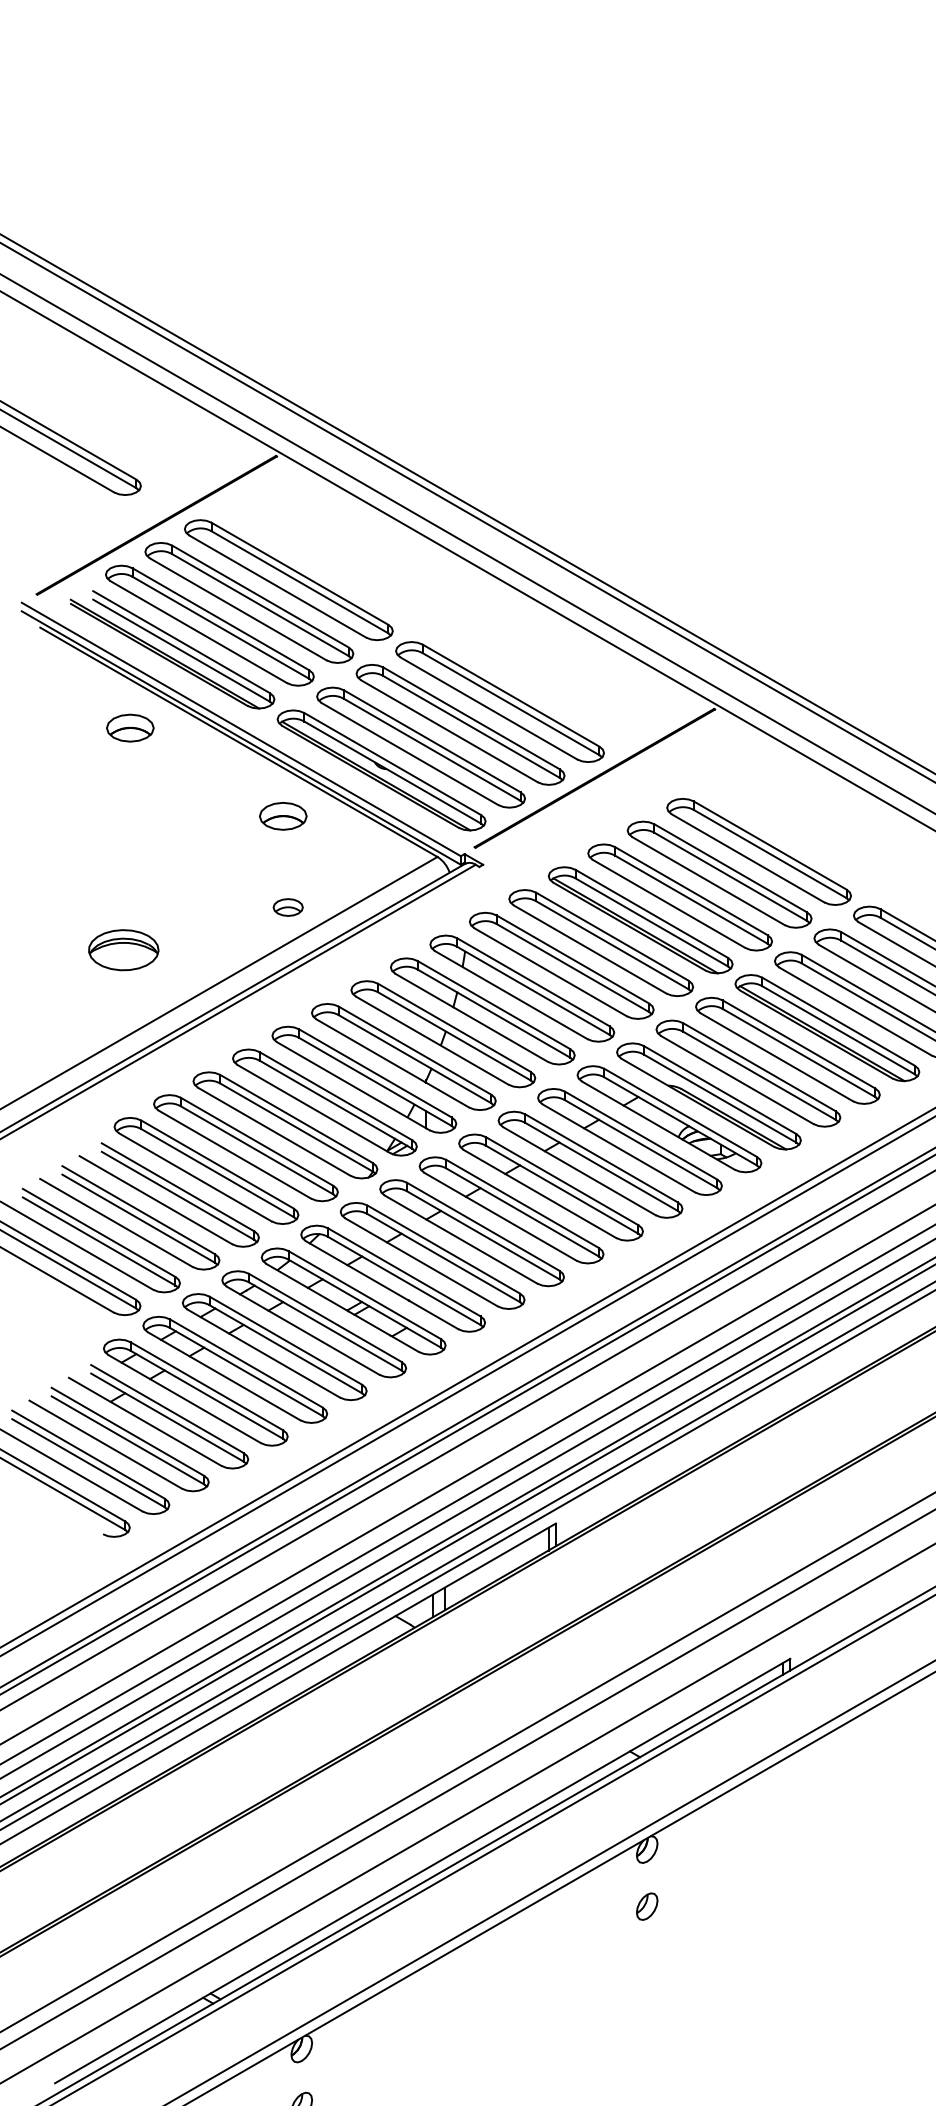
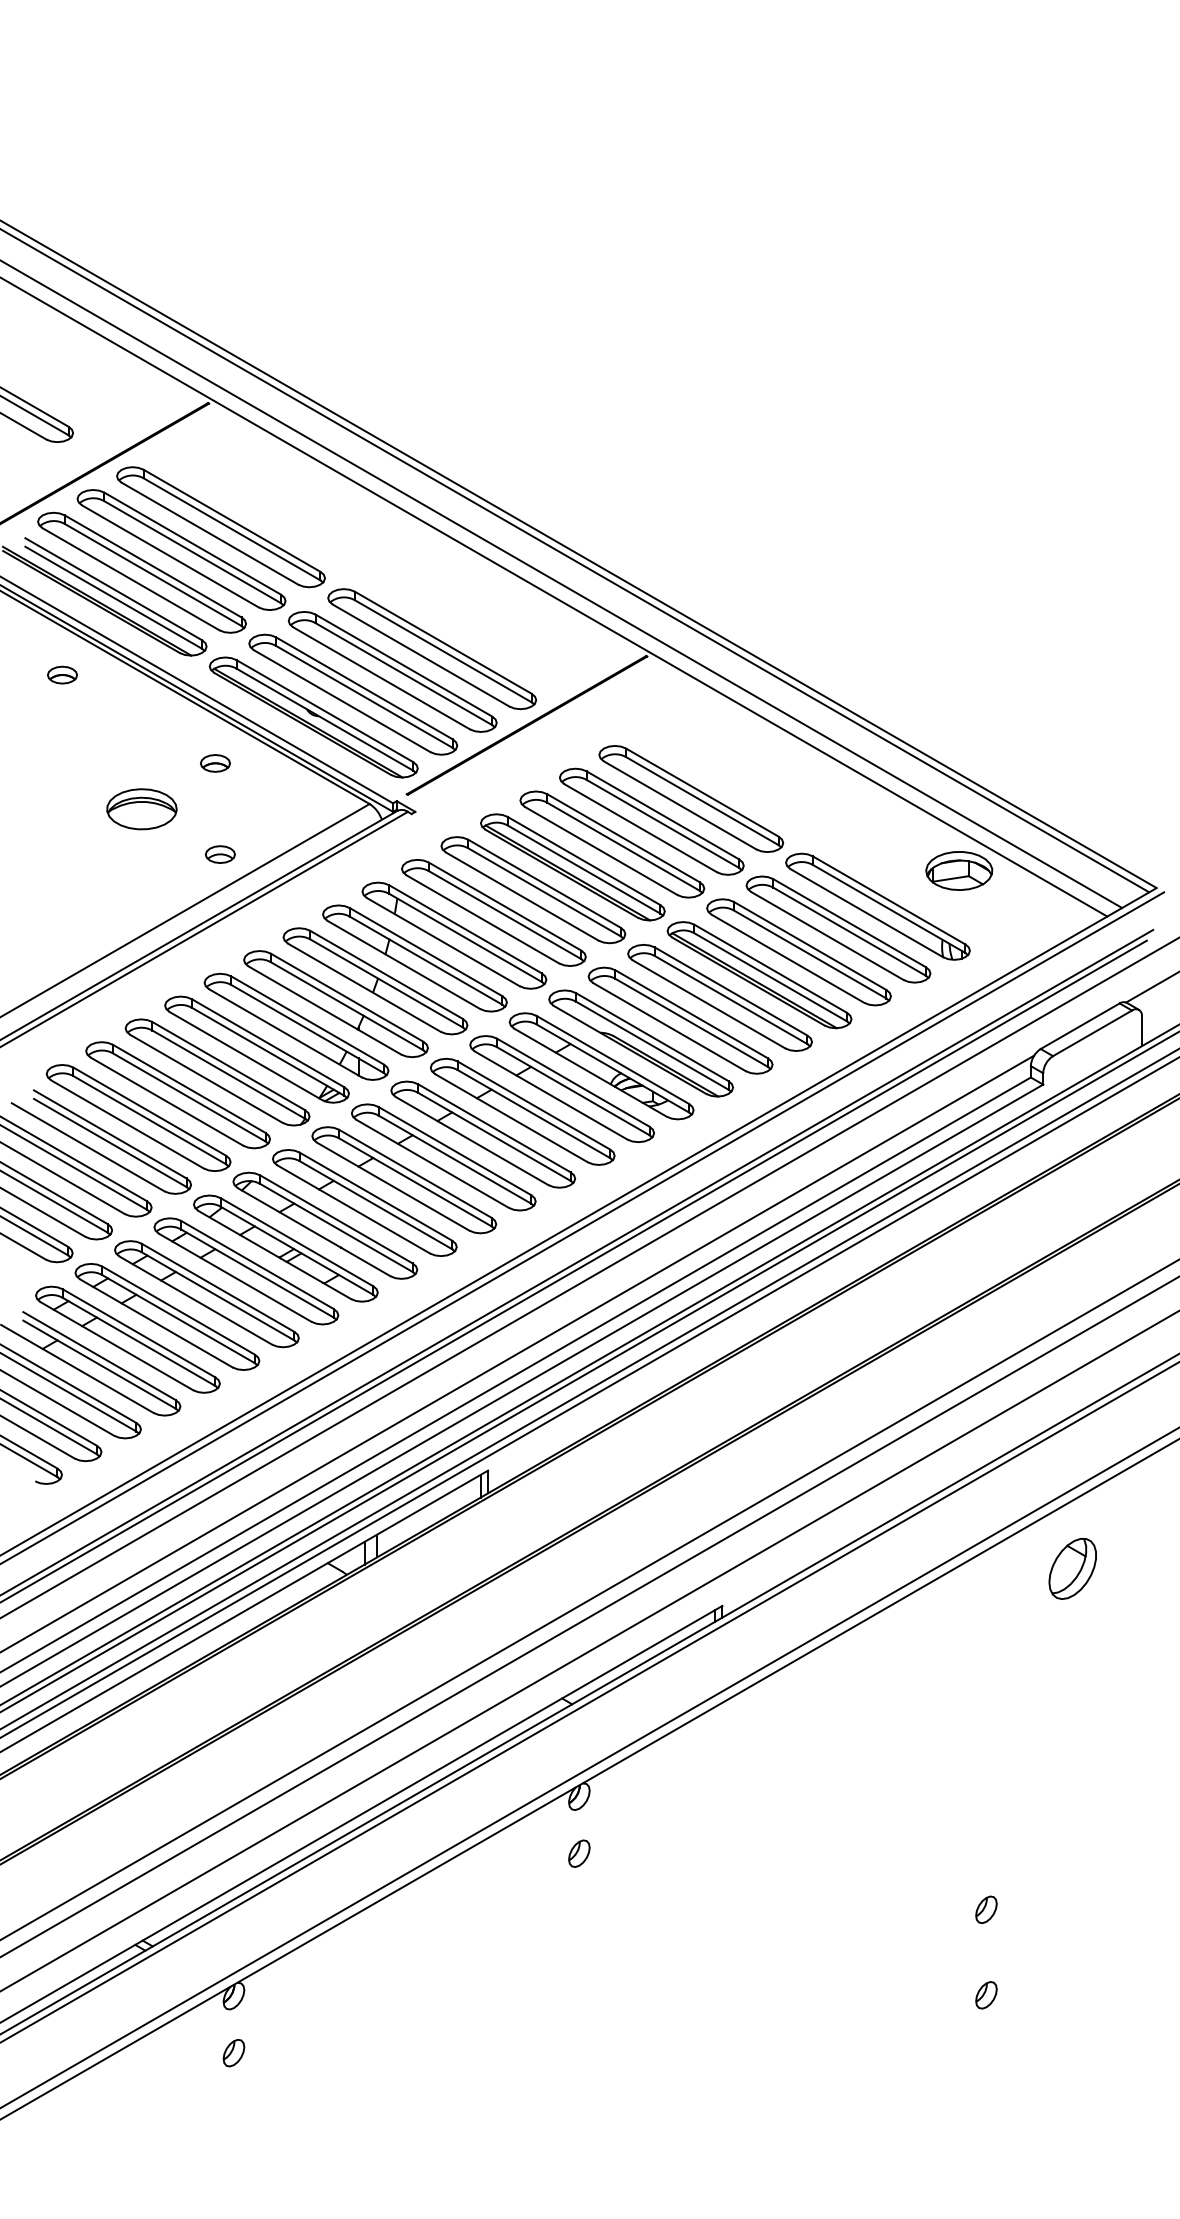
part: (130, 727) -> (62, 674), size x0.62
part: (283, 816) -> (215, 763), size x0.62
part: (123, 950) -> (141, 809), moved

